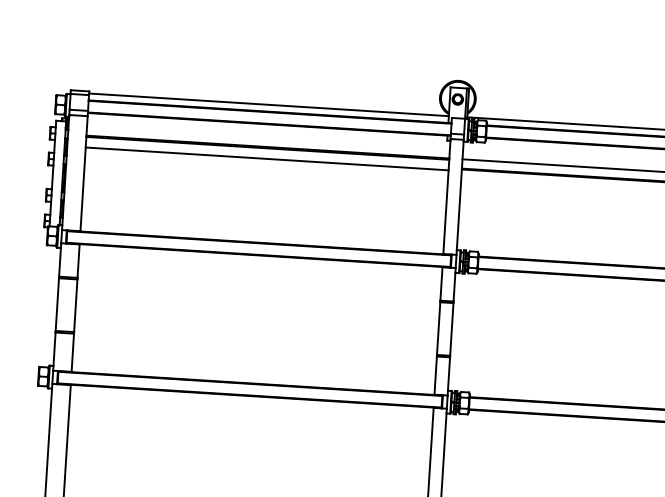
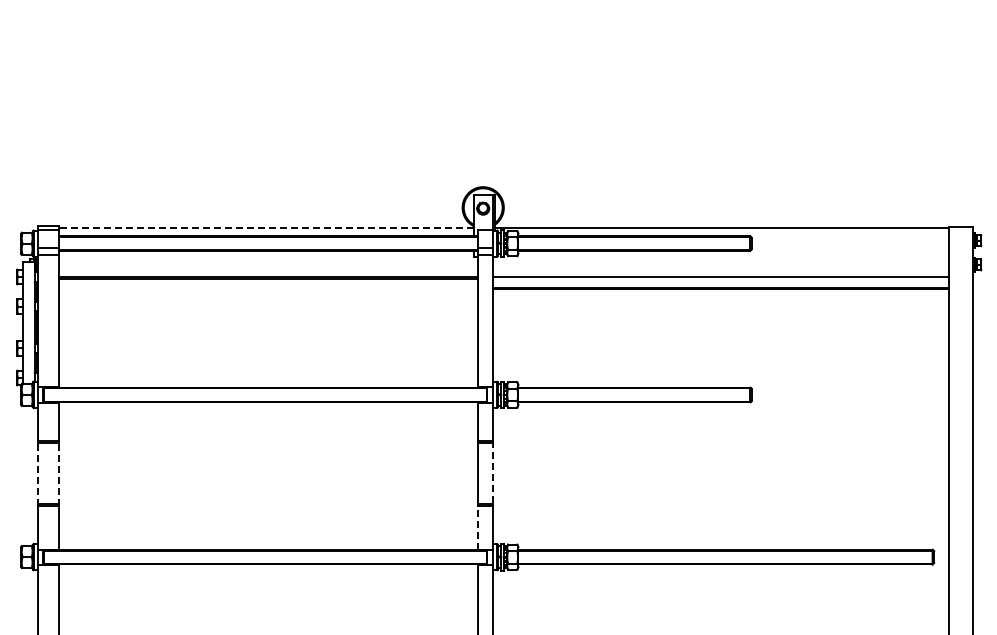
line: (268, 104) -> (266, 228), solid -> dashed
line: (267, 158) -> (268, 290), removed
line: (57, 303) -> (37, 472), solid -> dashed
line: (76, 305) -> (59, 472), solid -> dashed
line: (451, 329) -> (492, 473), solid -> dashed
line: (435, 375) -> (477, 527), solid -> dashed

